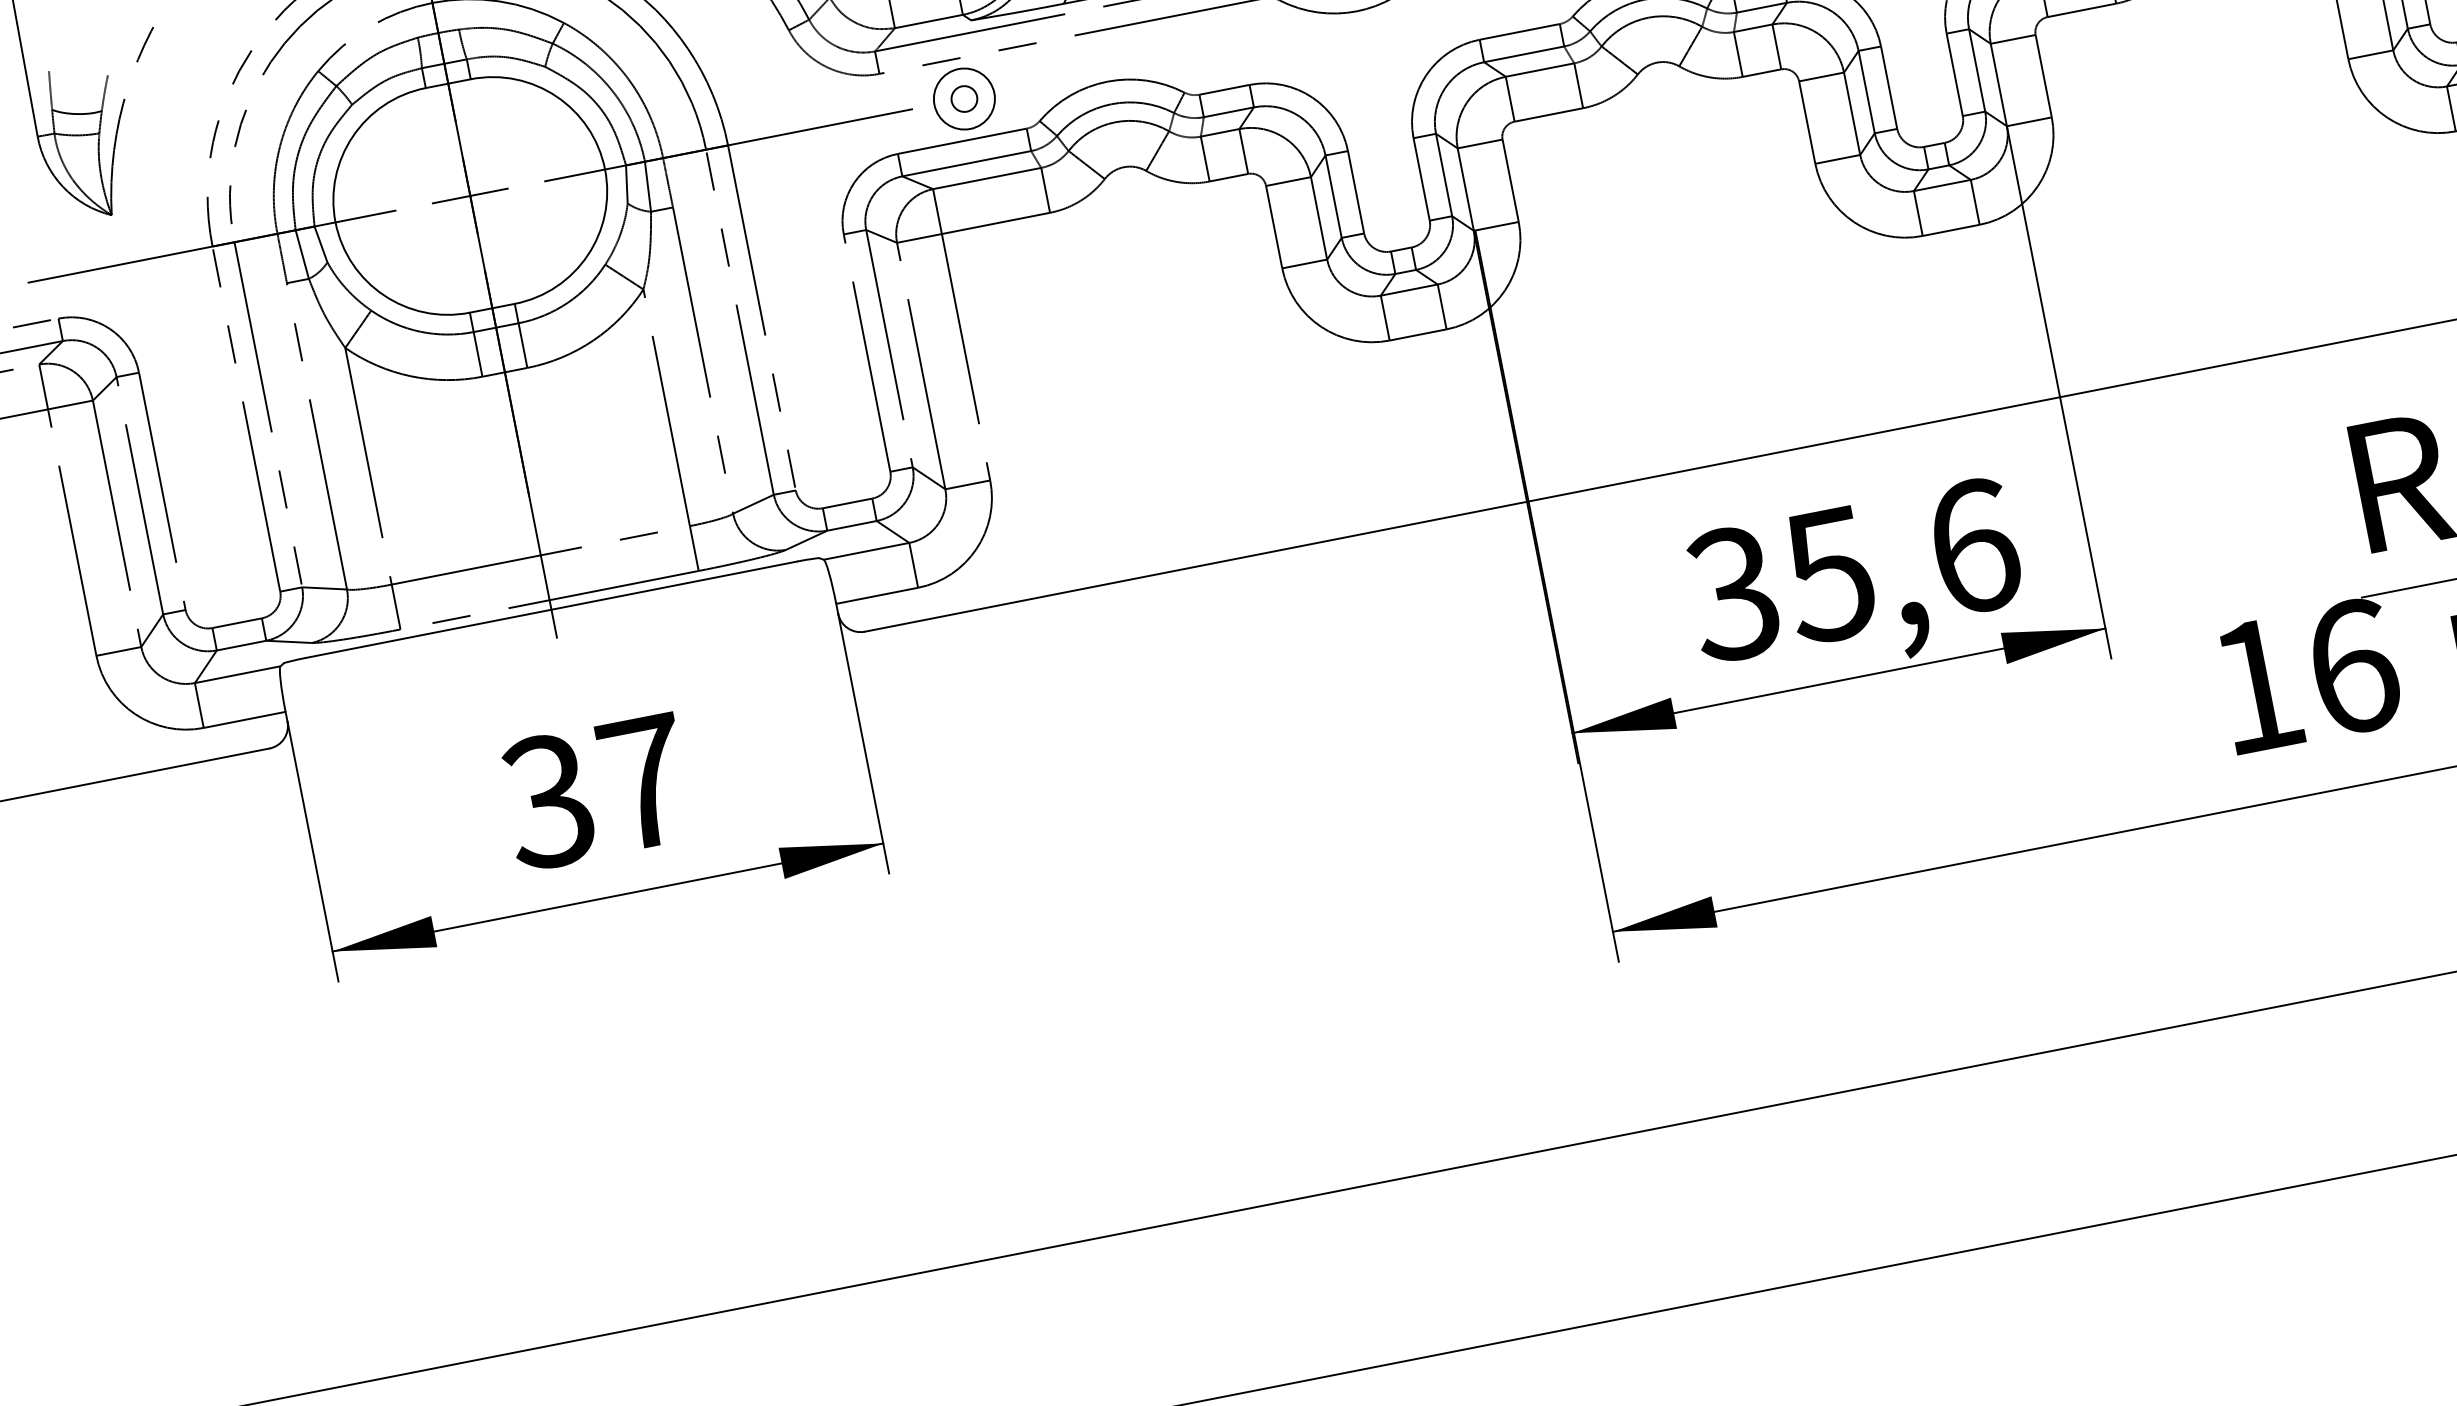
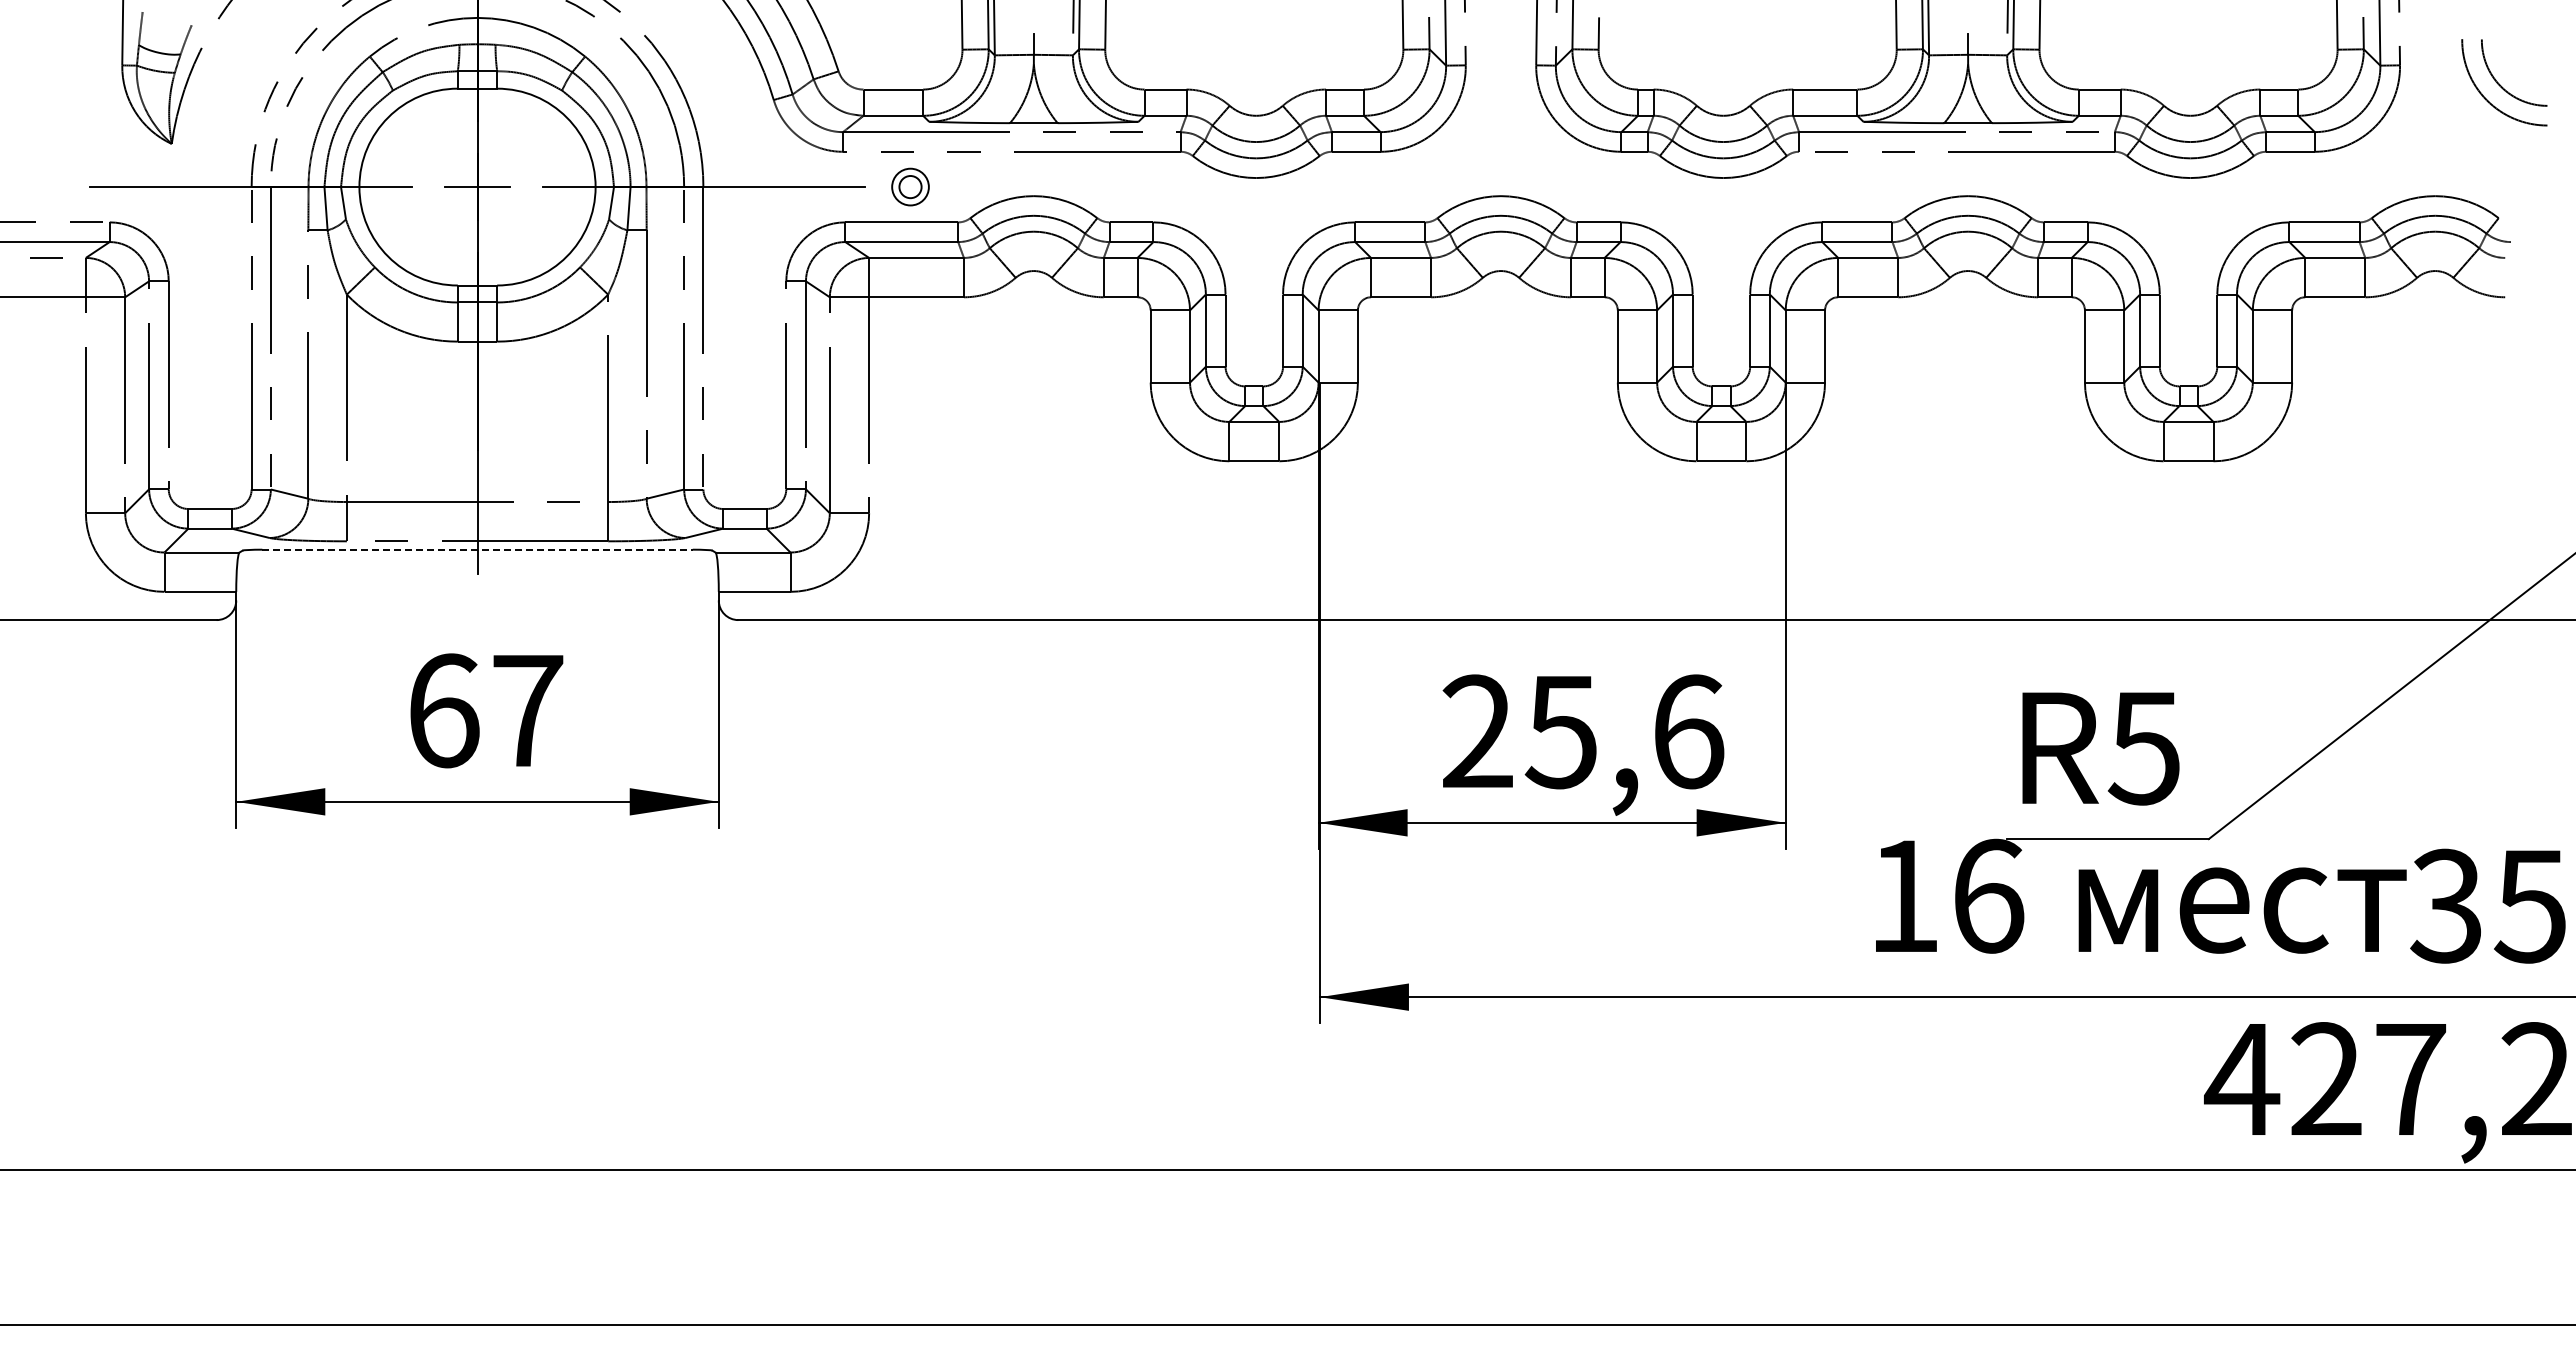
circle: (964, 98) -> (910, 186), size x0.7
text: (1732, 593) -> (1476, 731), 35,6 -> 25,6
line: (552, 609) -> (478, 549), solid -> dashed
text: (547, 801) -> (442, 710), 37 -> 67

